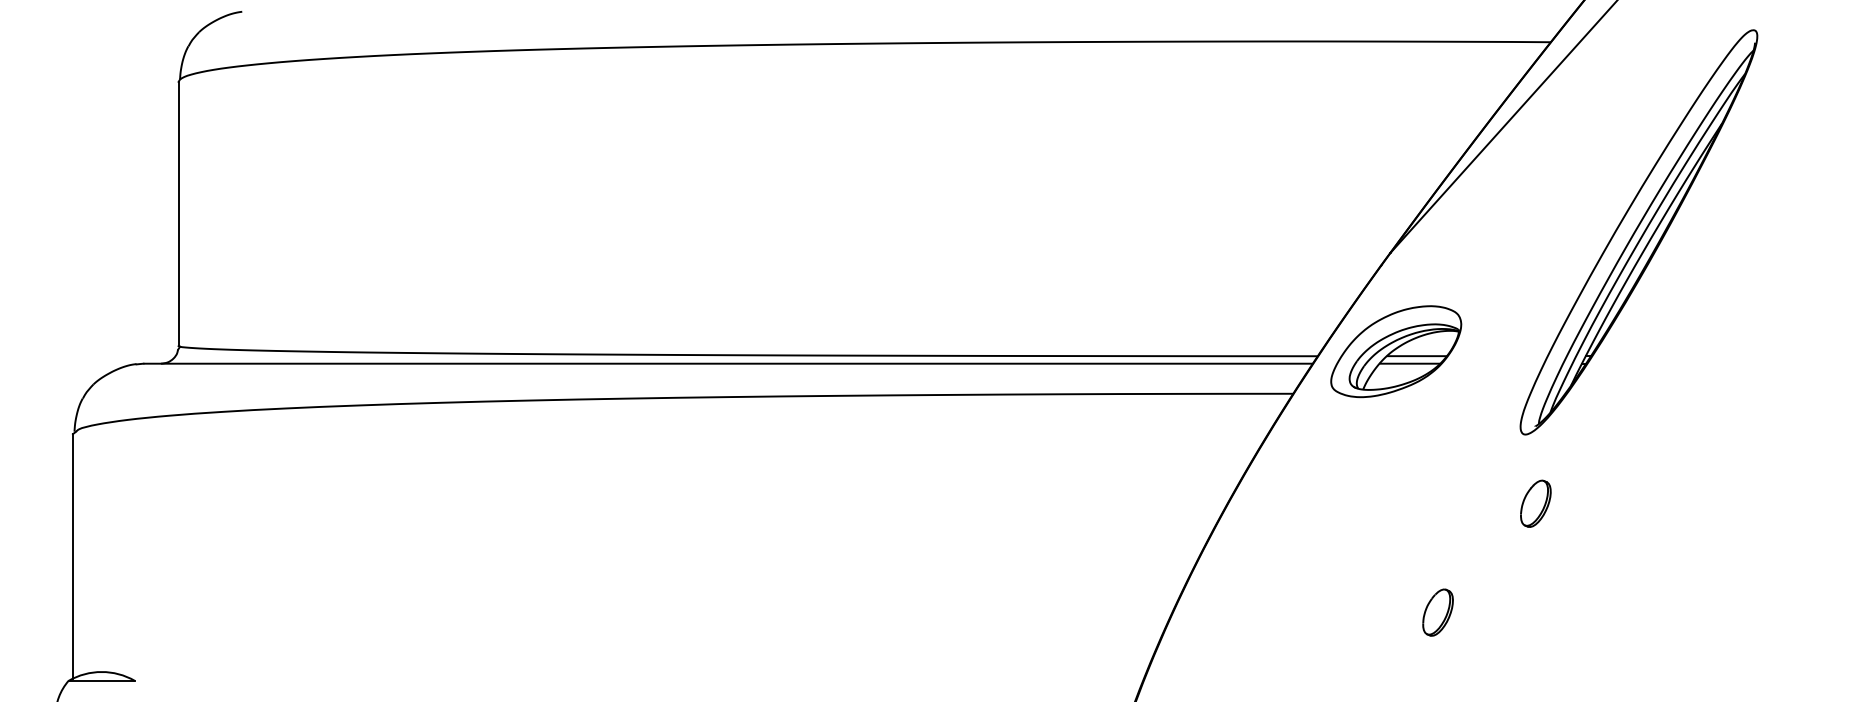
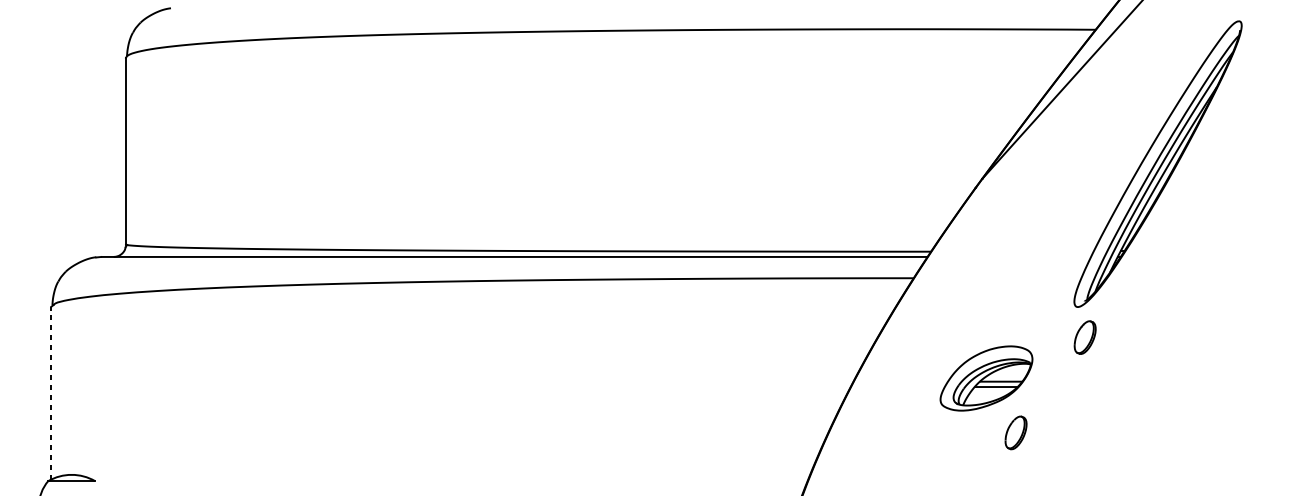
part: (1396, 351) -> (986, 378), moved
part: (1535, 503) -> (1084, 337), moved
line: (72, 556) -> (51, 393), solid -> dashed

